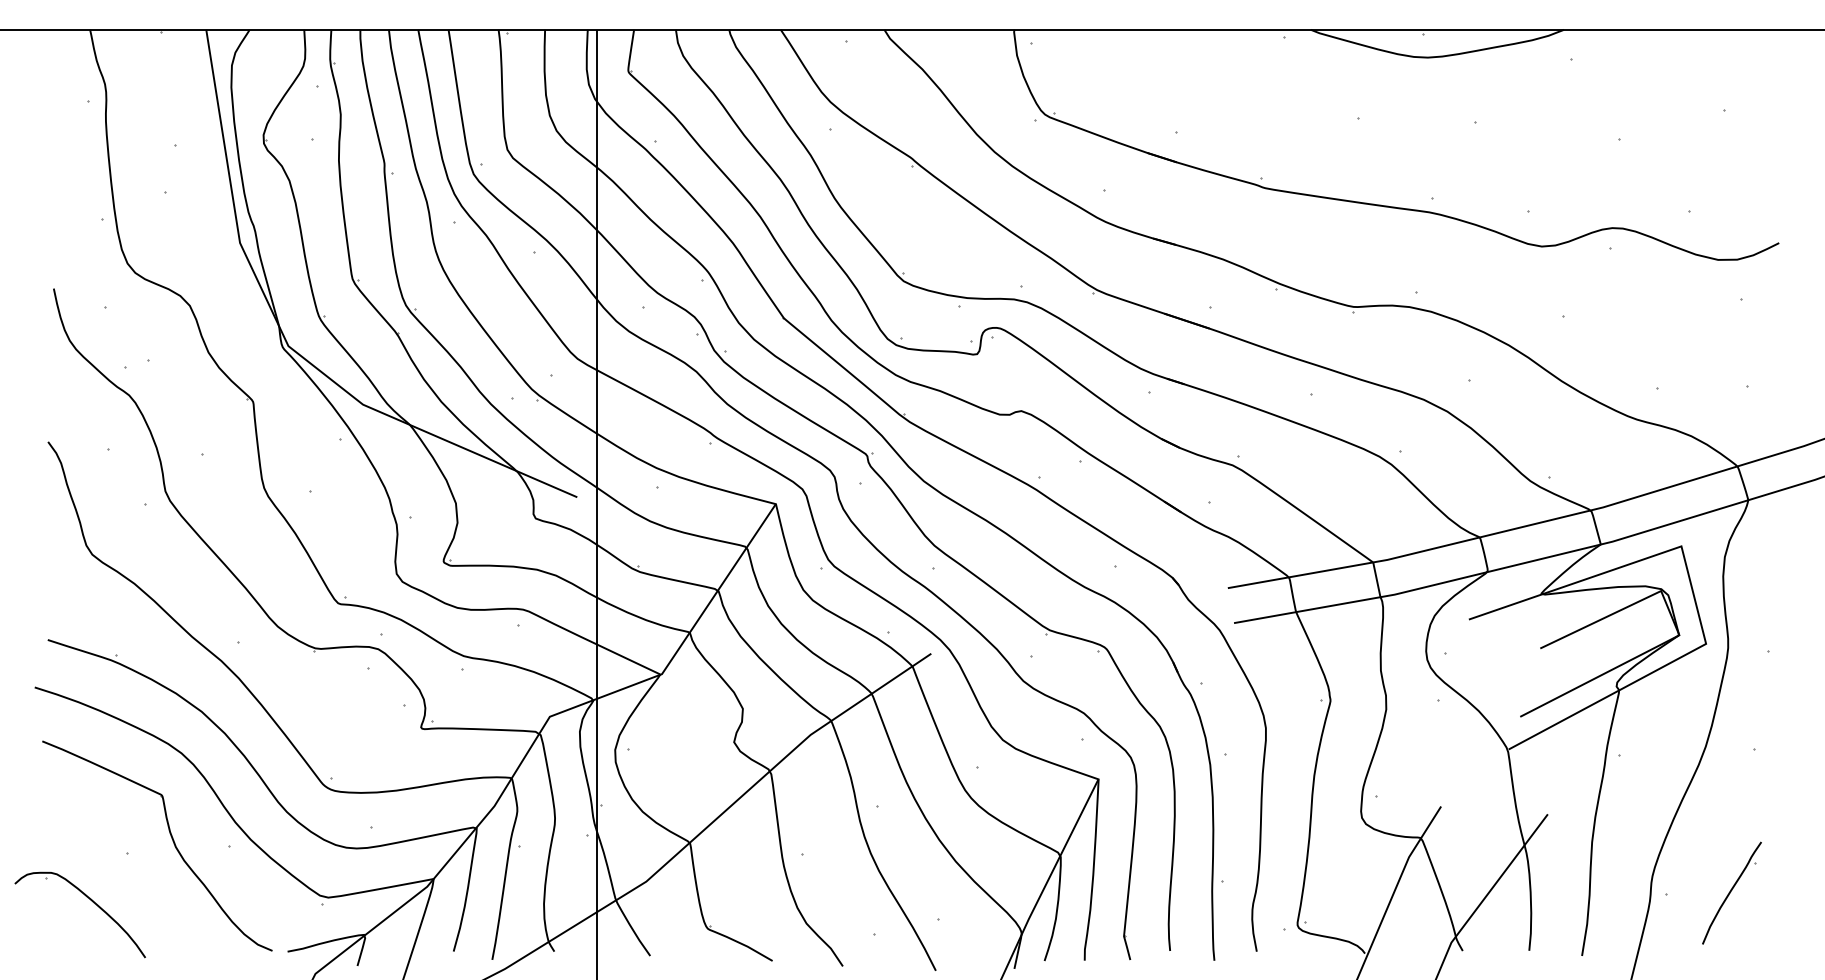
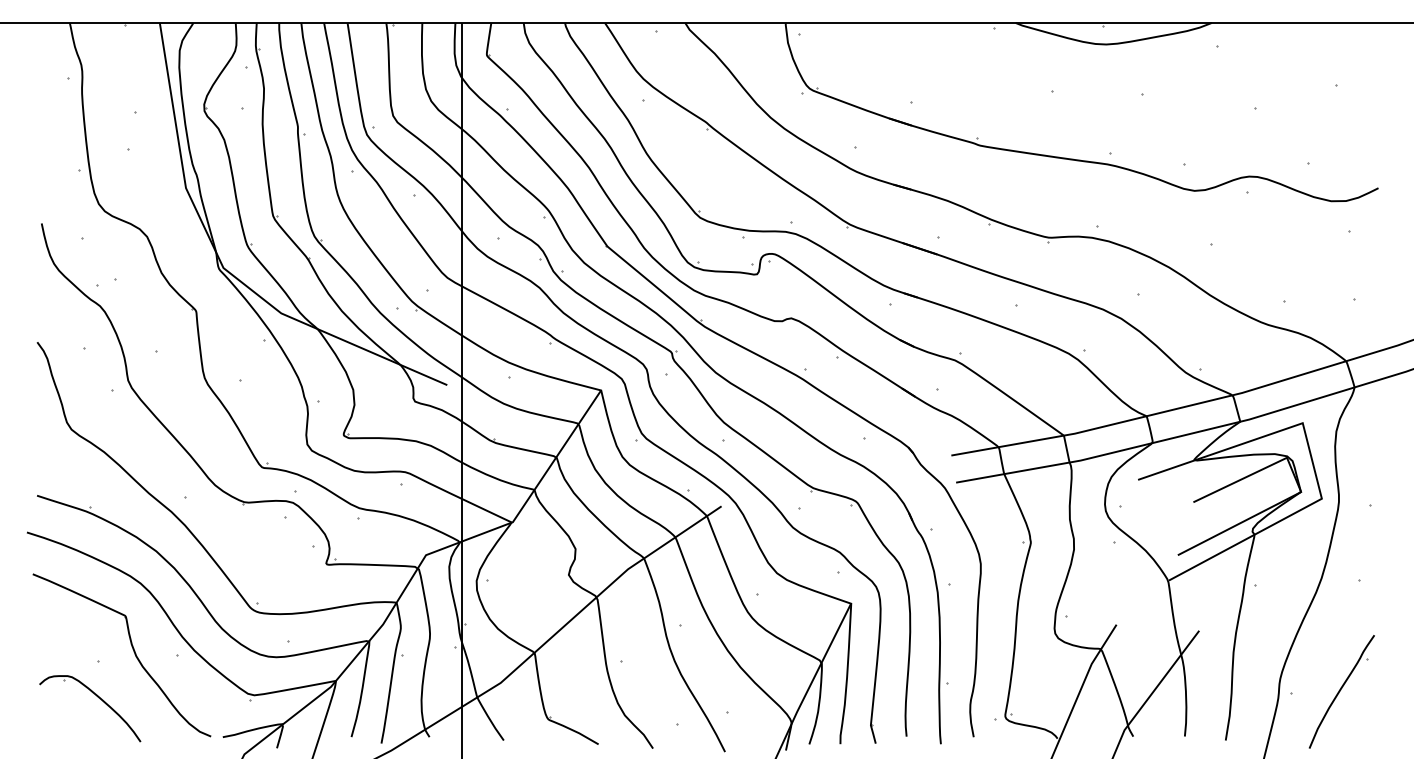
part: (1731, 892) -> (1341, 691), size x1.43
part: (90, 901) -> (98, 698), moved

